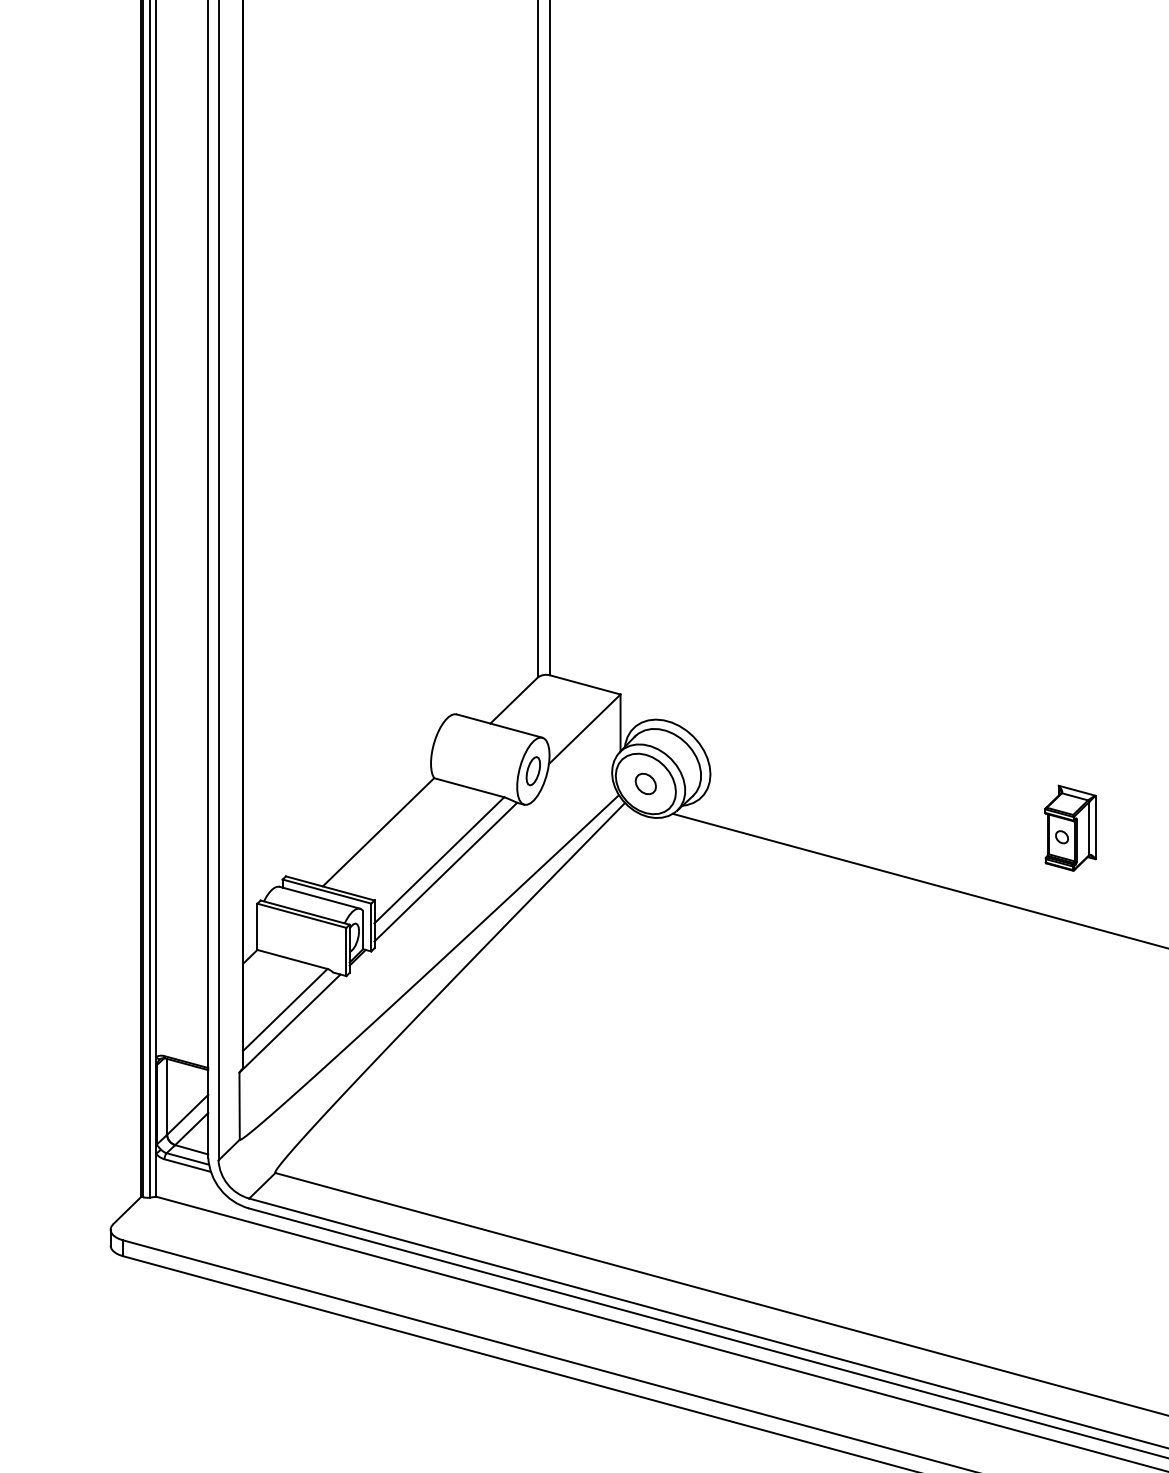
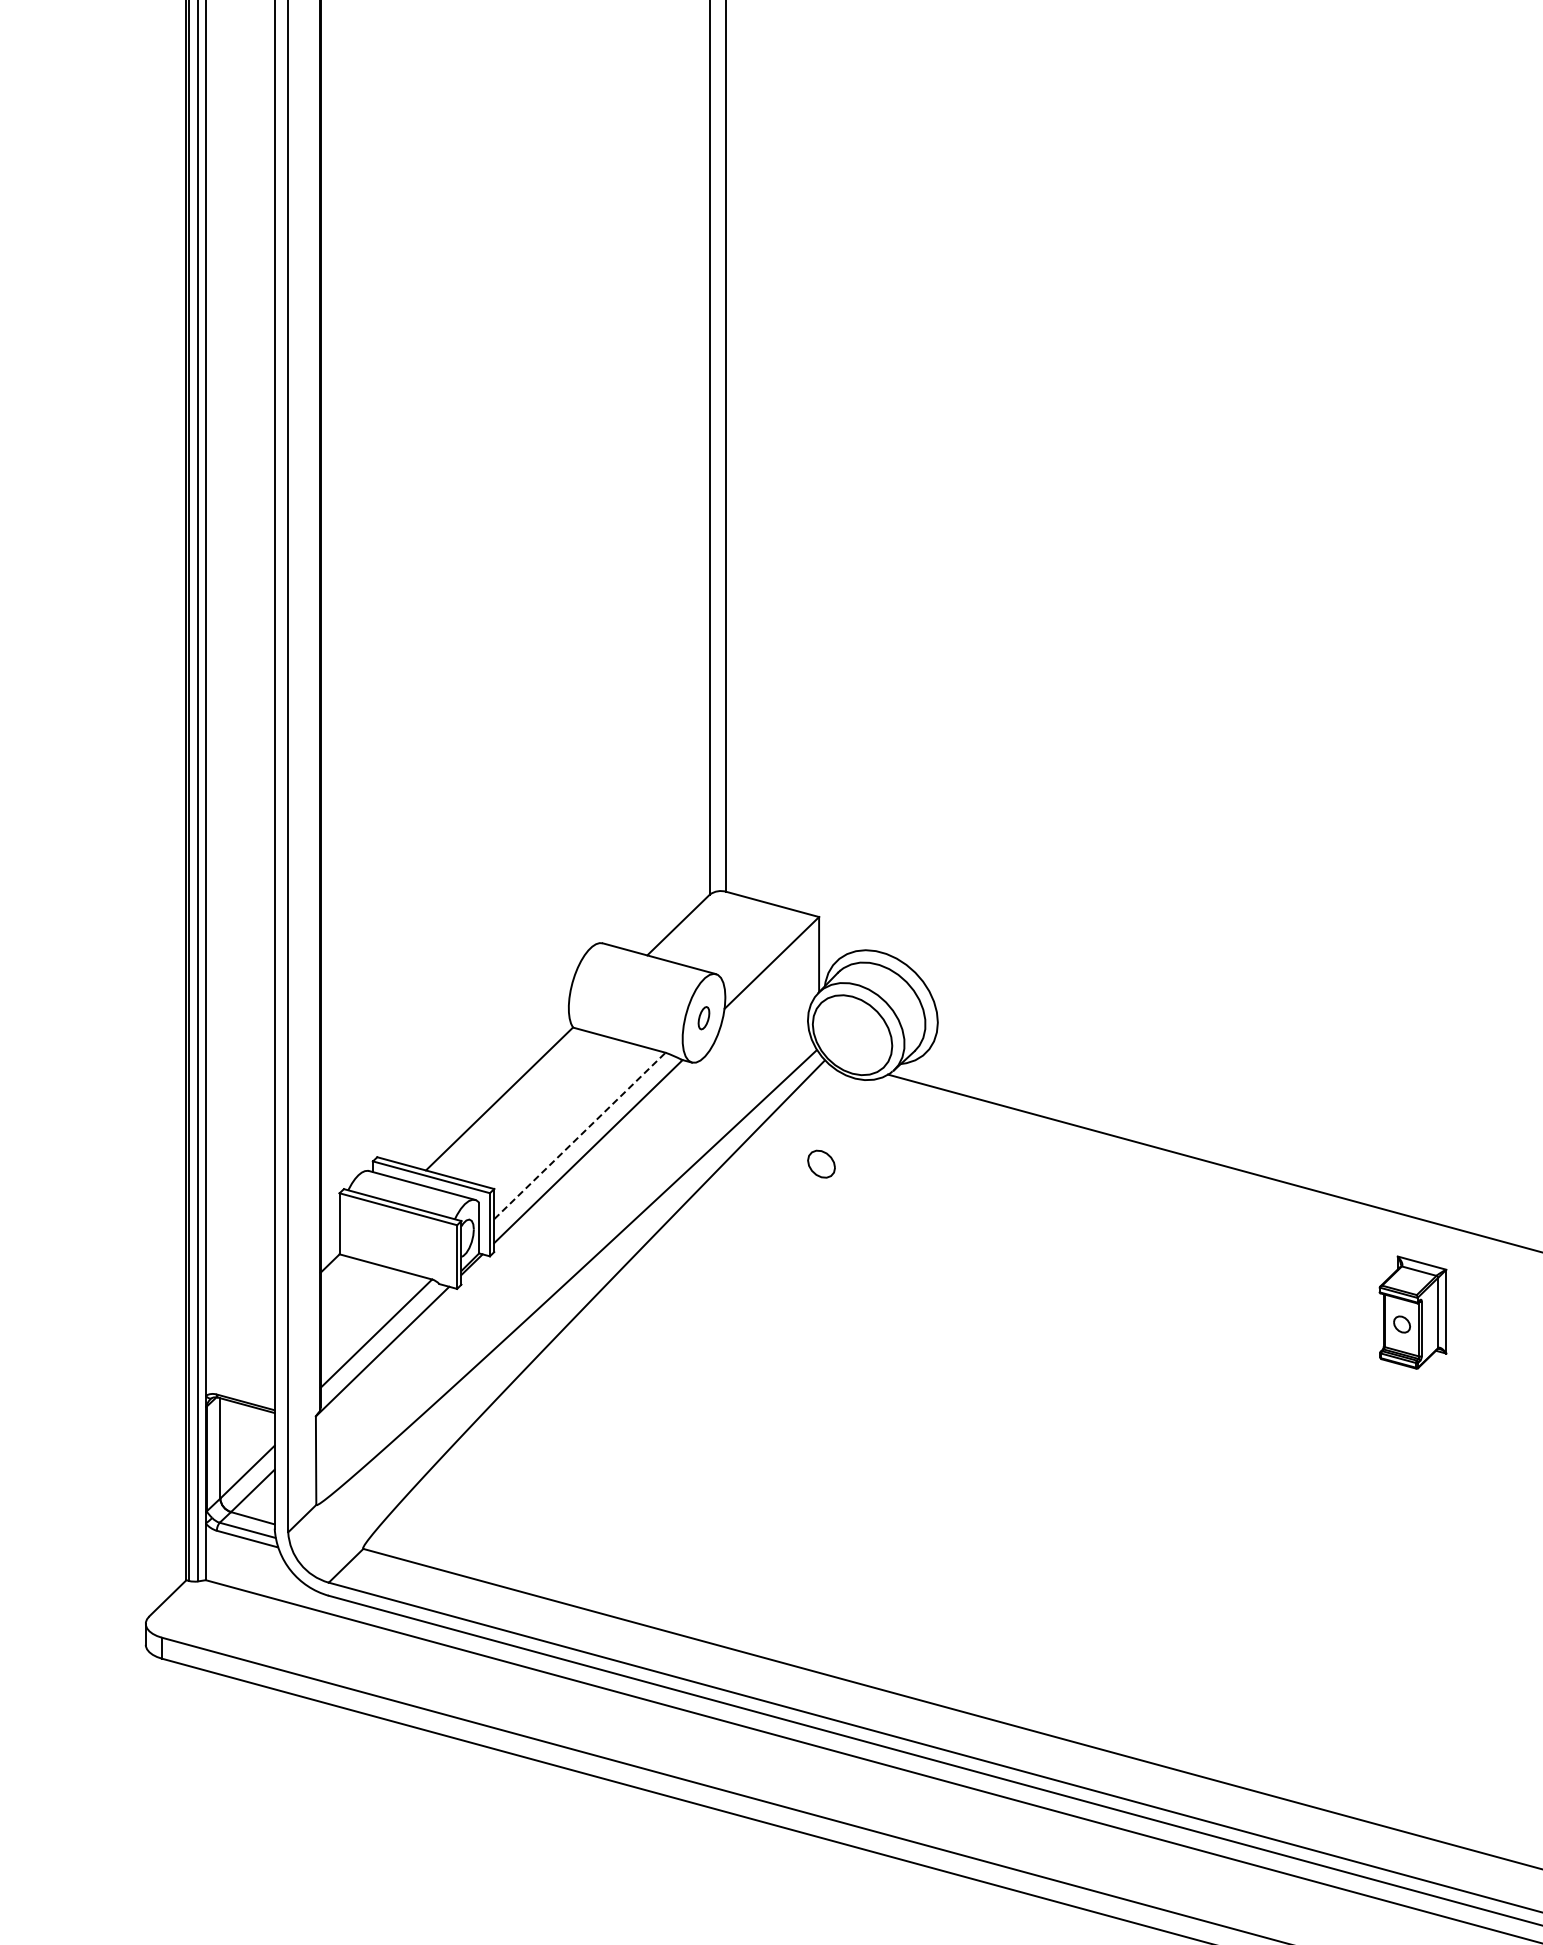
part: (533, 770) -> (703, 1017), size x0.6
part: (645, 783) -> (821, 1163), moved
part: (1069, 828) -> (1412, 1312), moved
line: (439, 859) -> (580, 1135), solid -> dashed

